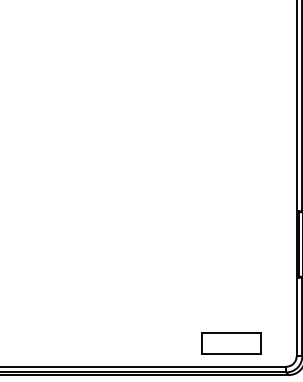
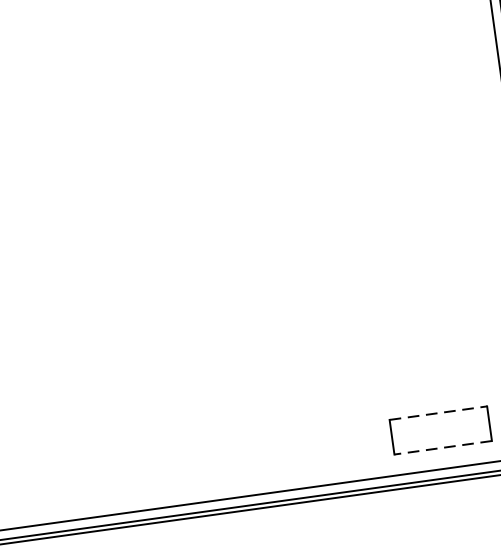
line: (231, 333) -> (438, 413), solid -> dashed
line: (231, 354) -> (443, 448), solid -> dashed

